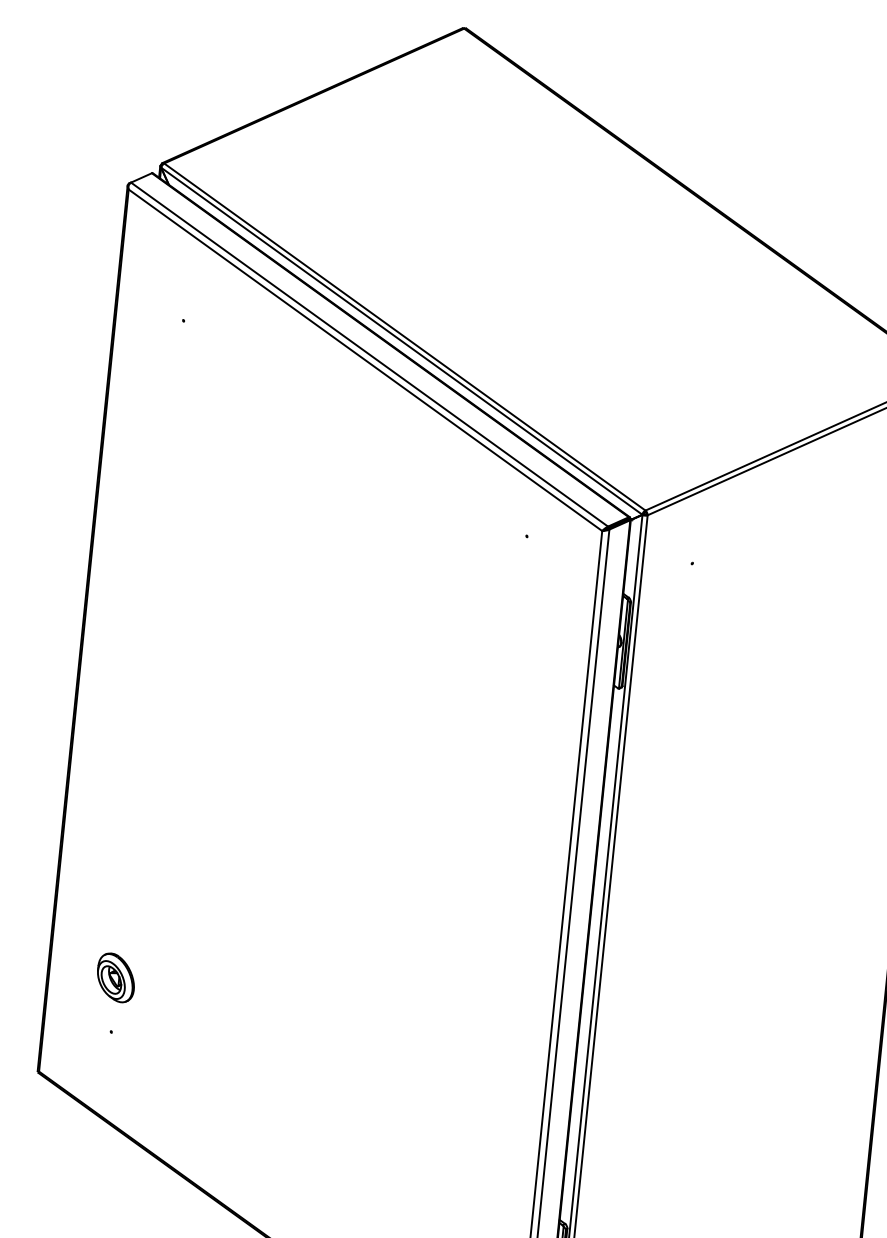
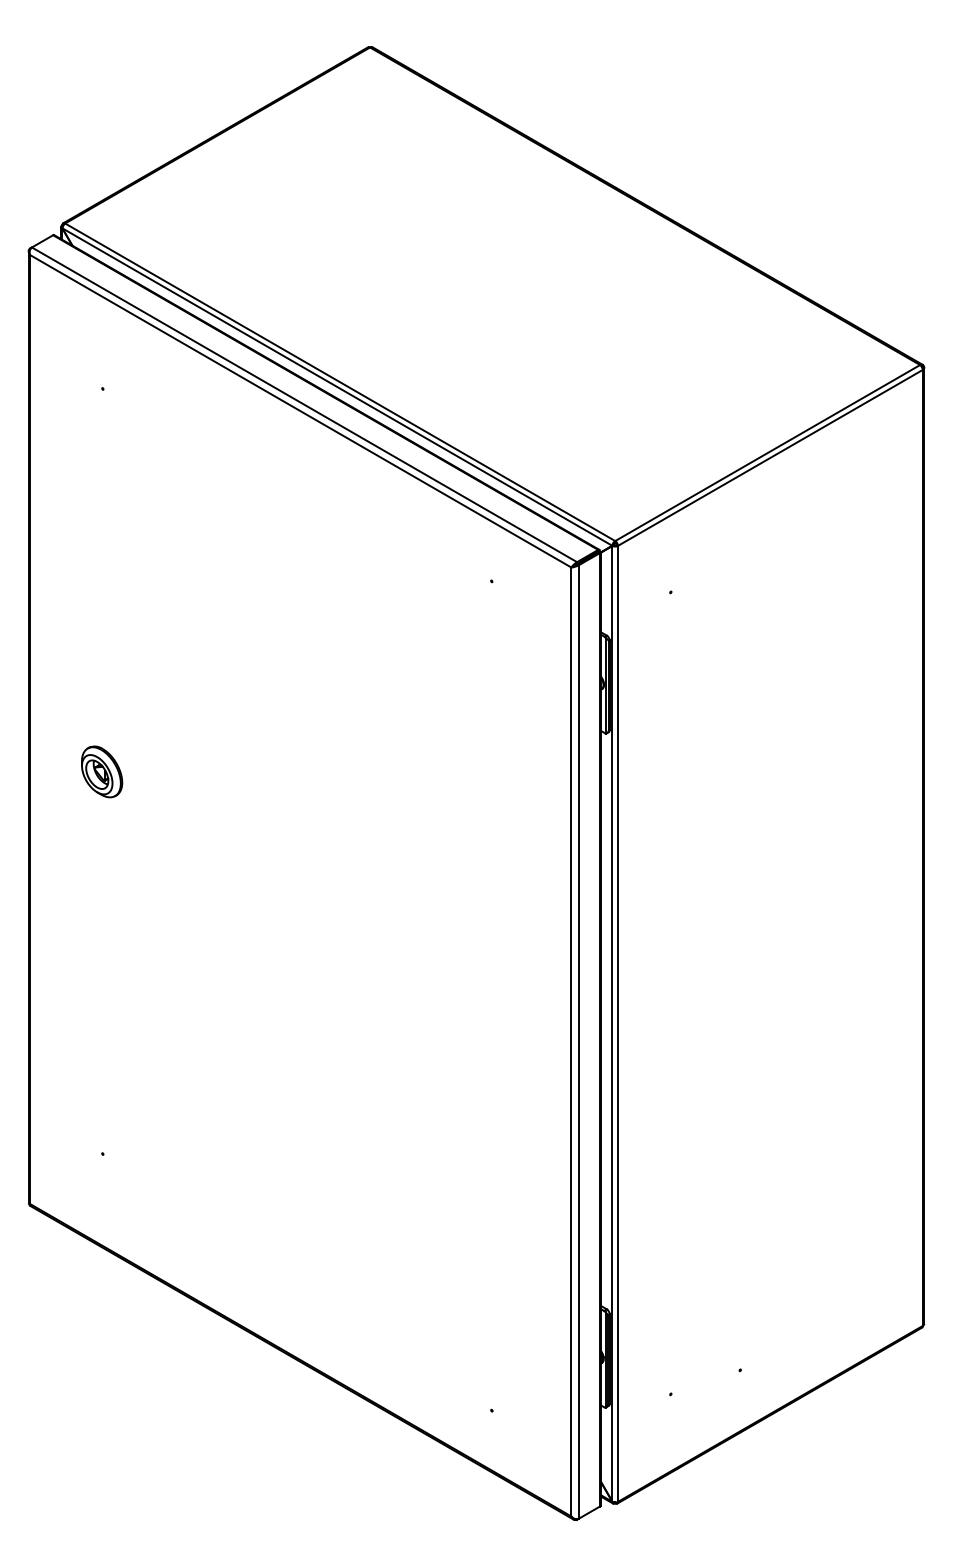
part: (116, 977) -> (102, 771), moved

